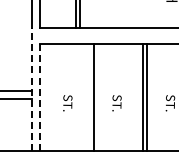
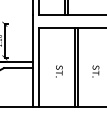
line: (32, 89) -> (33, 61), dashed -> solid
line: (40, 97) -> (38, 67), dashed -> solid
line: (89, 97) -> (75, 67), added

